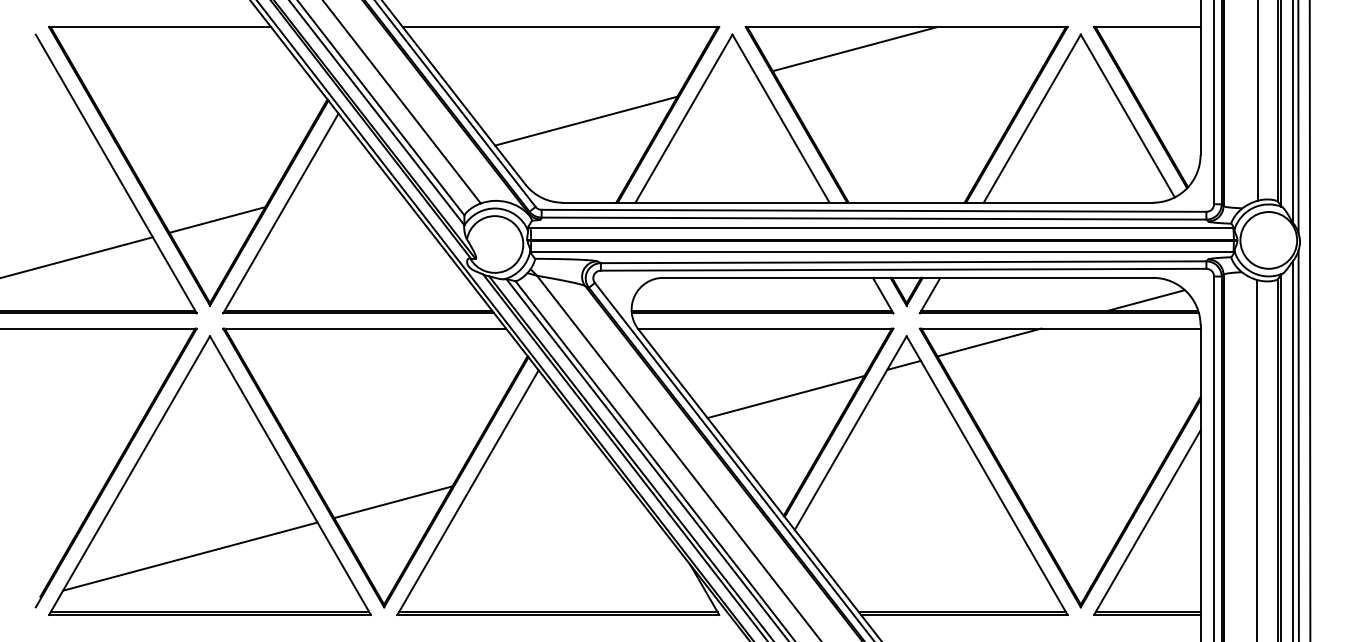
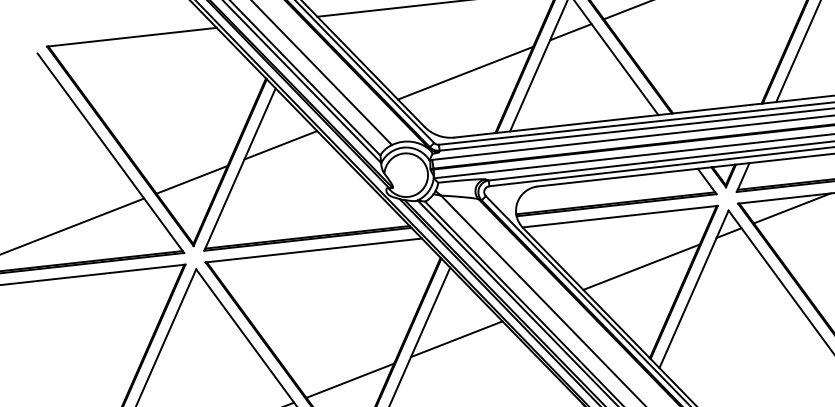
line: (728, 82) -> (571, 31), added
line: (337, 187) -> (281, 144), added
line: (536, 463) -> (456, 339), added

